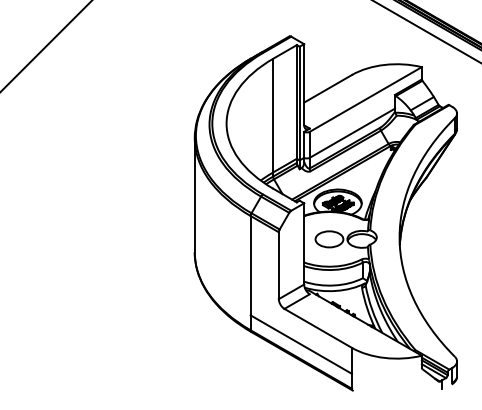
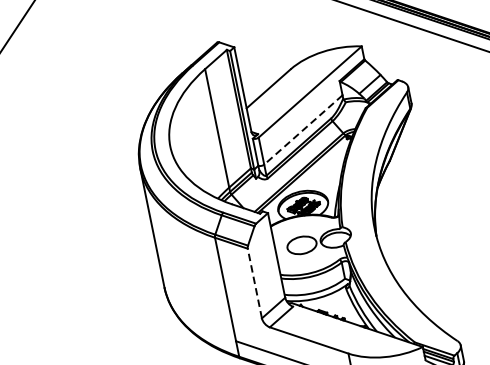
line: (351, 133) -> (302, 130), solid -> dashed
line: (278, 265) -> (254, 283), solid -> dashed

